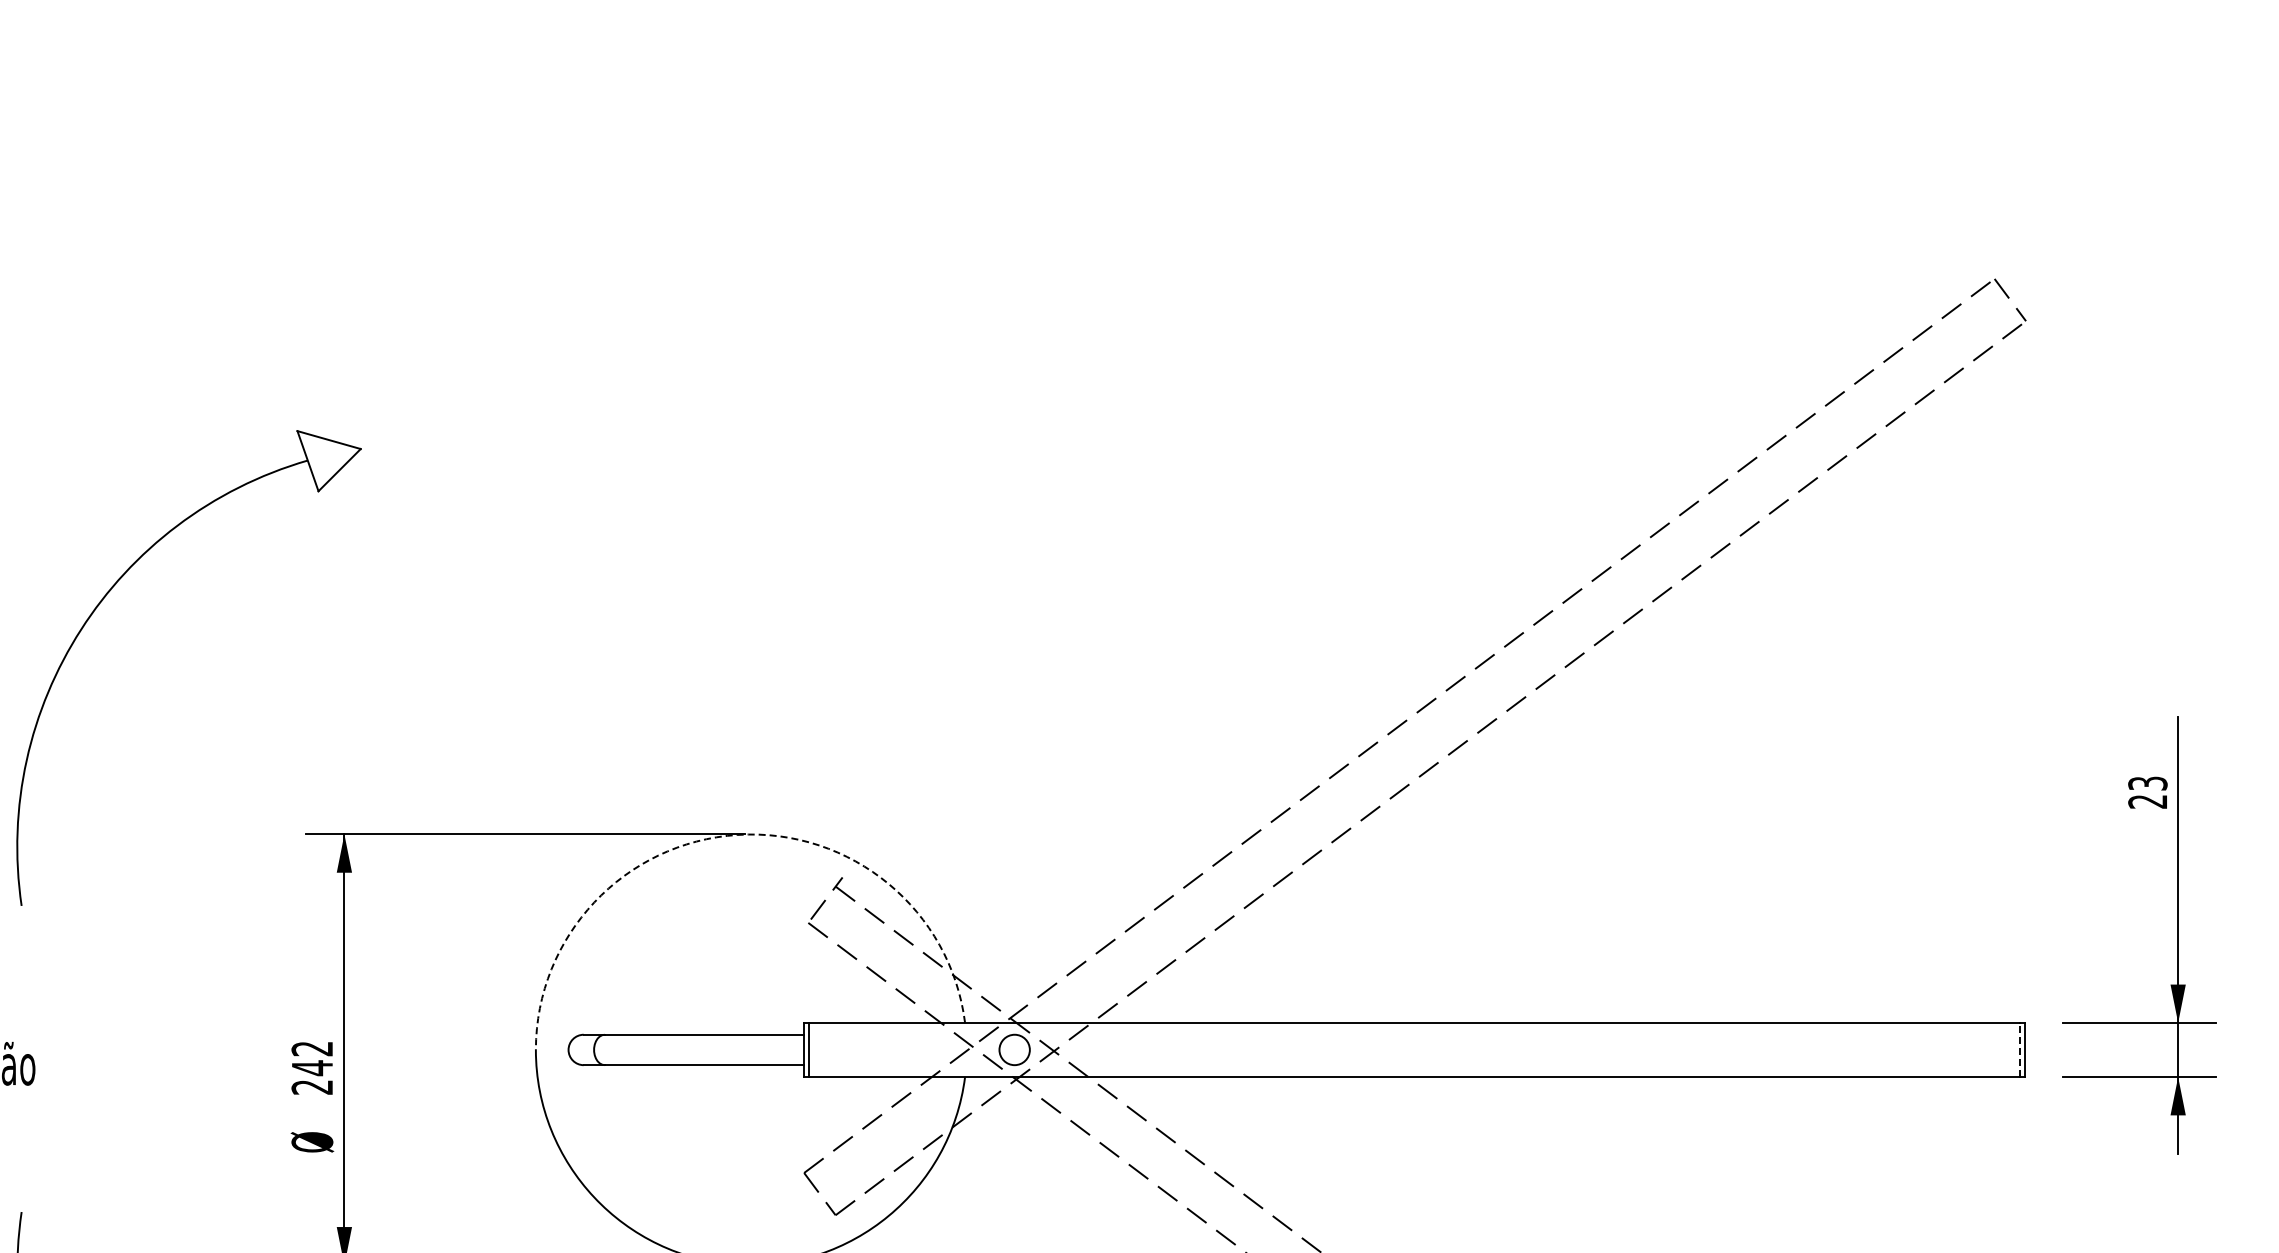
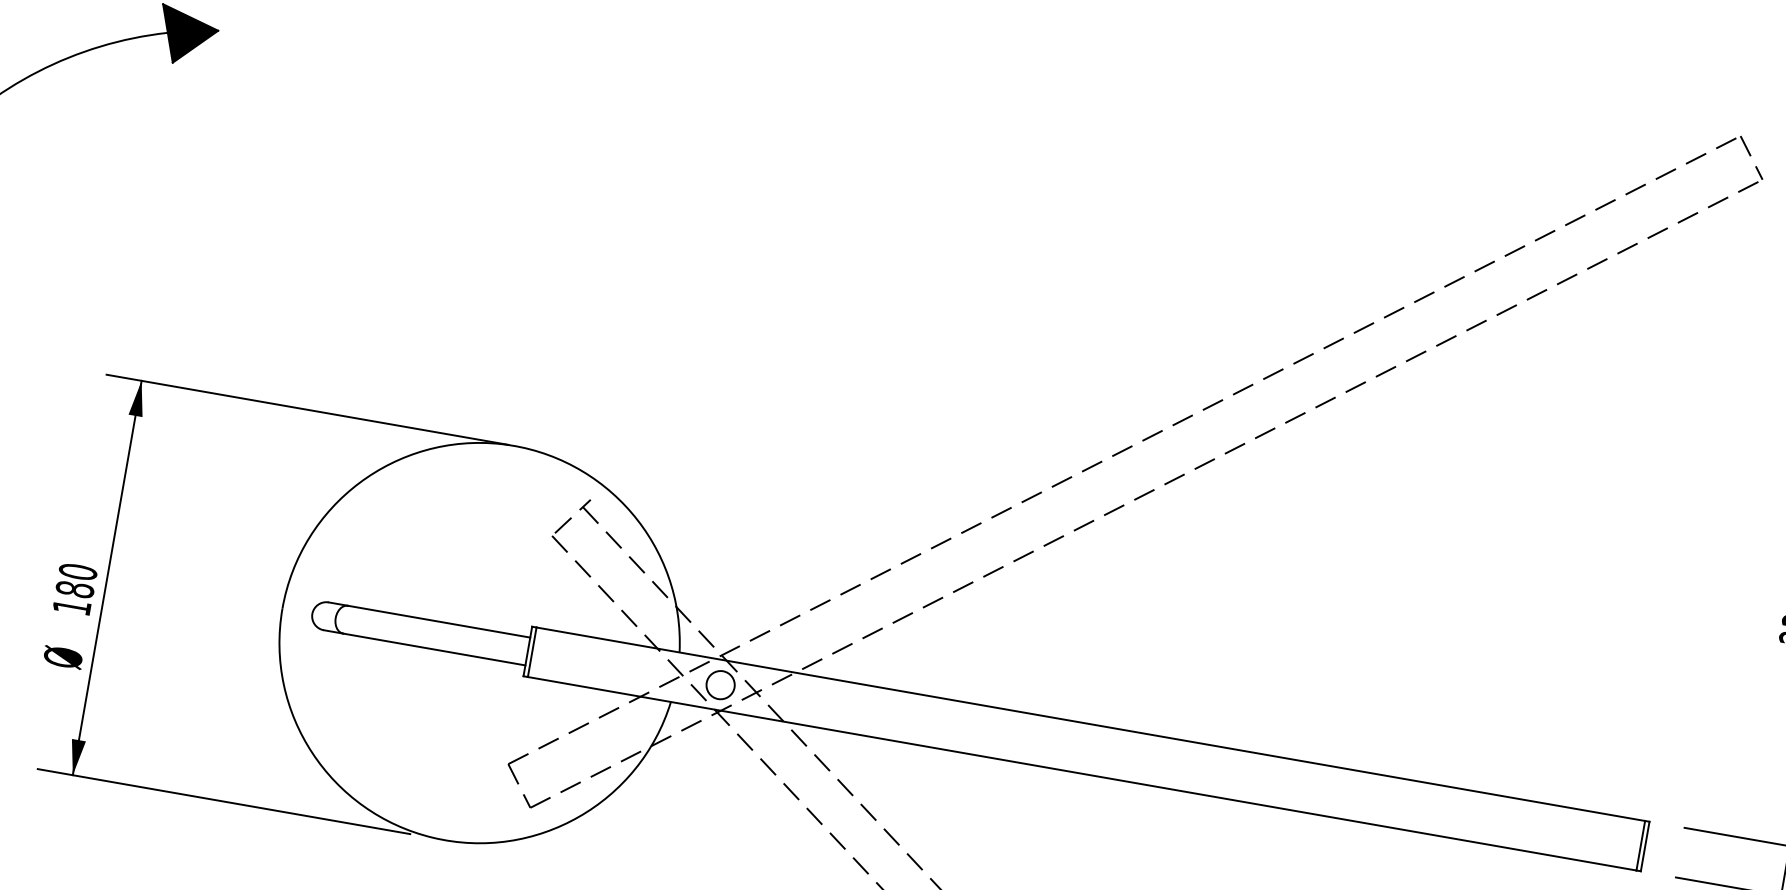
fill: (328, 461) -> (186, 37), added
arc: (737, 834) -> (501, 443), dashed -> solid
line: (2020, 1049) -> (1641, 845), dashed -> solid
text: (312, 1067) -> (75, 589), 242 -> 180

